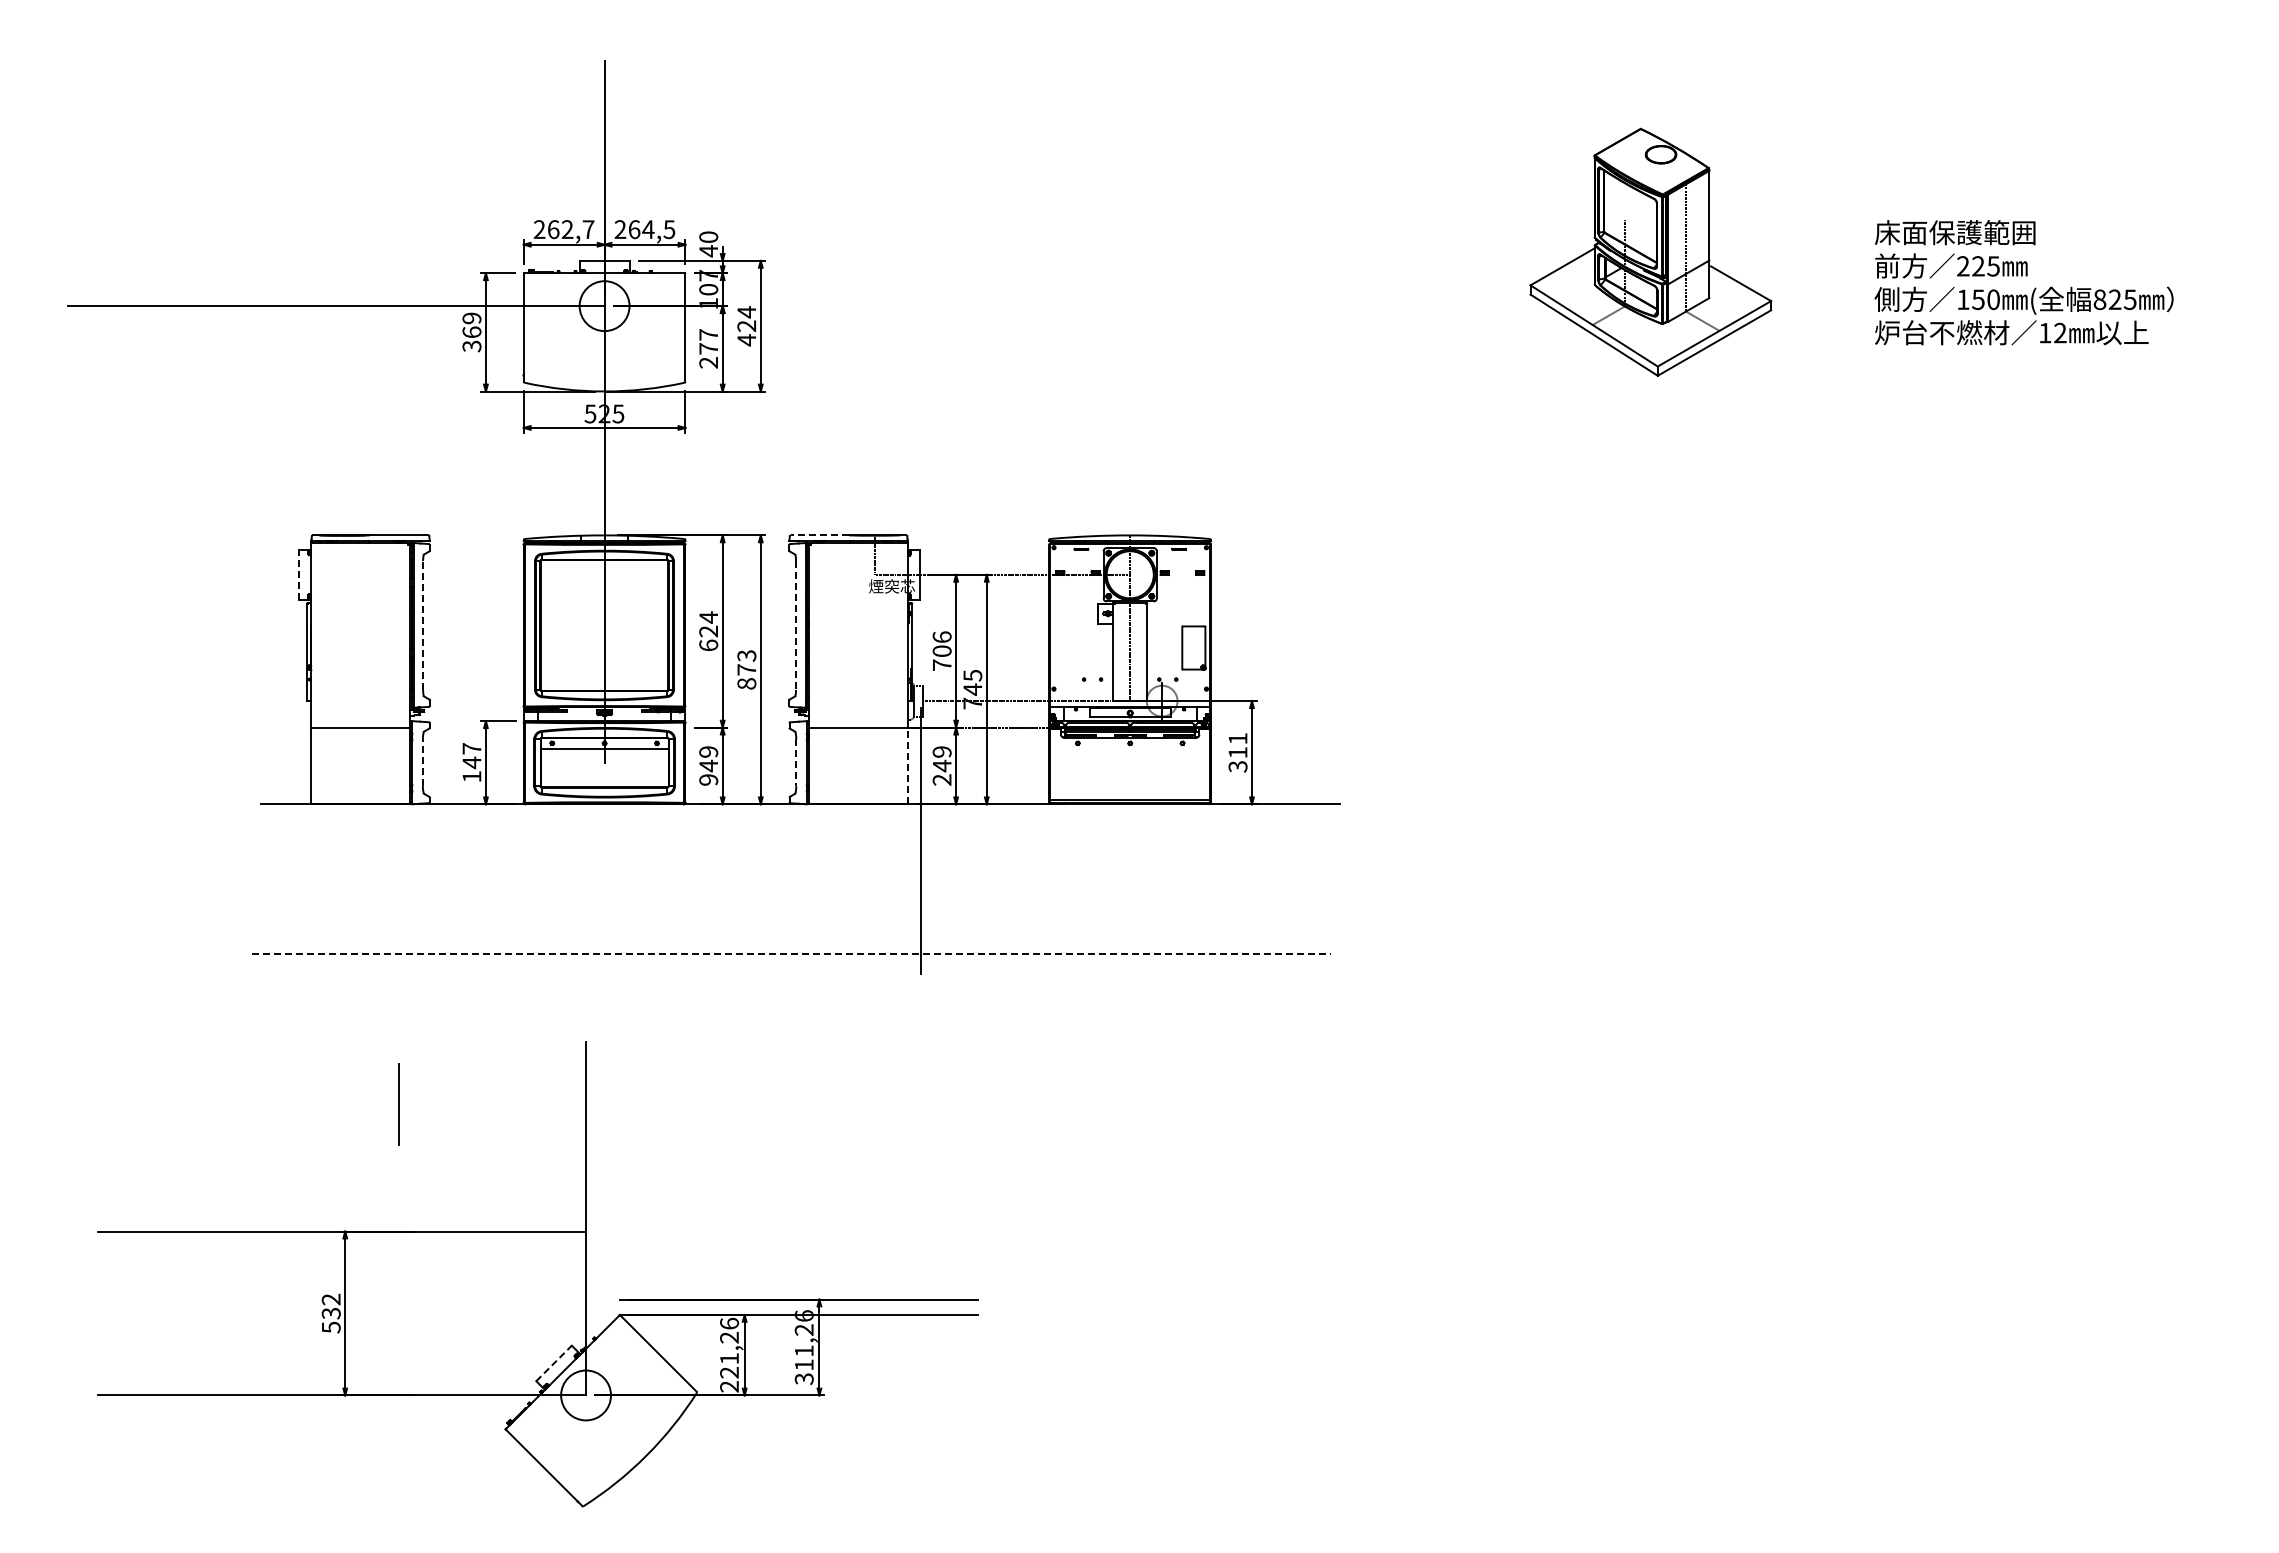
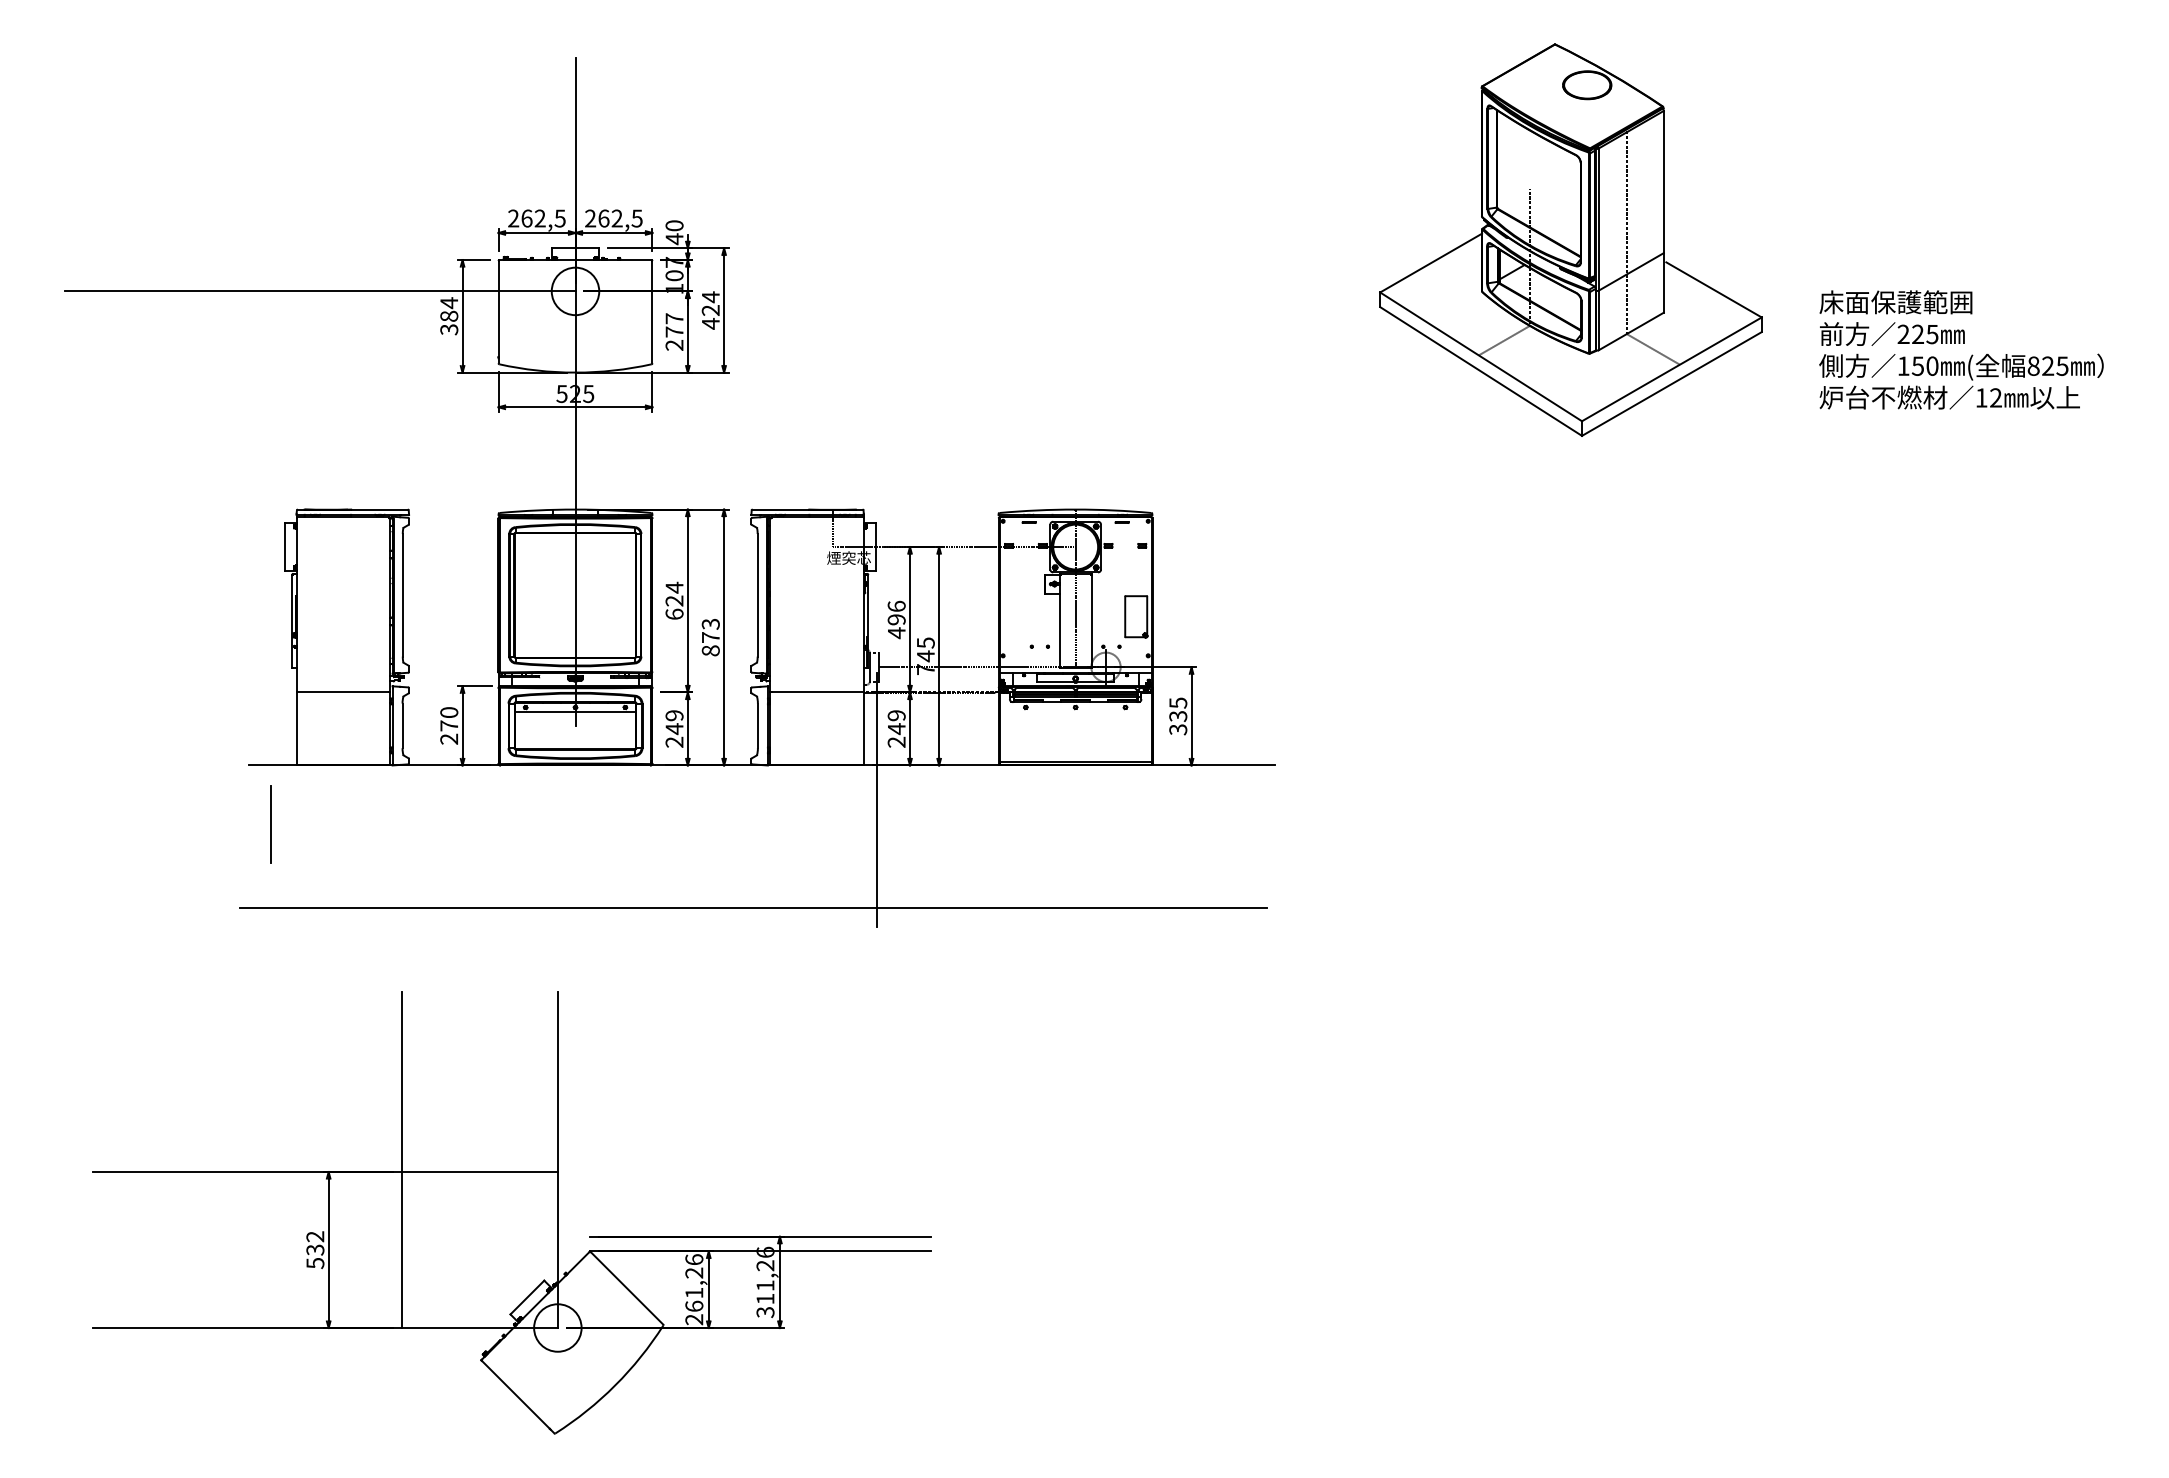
text: (588, 229) -> (560, 218), 262,7 -> 262,5
text: (648, 229) -> (617, 218), 264,5 -> 262,5
part: (1650, 252) -> (1570, 240), size x1.67
text: (2023, 282) -> (1960, 349), moved
text: (471, 325) -> (448, 309), 369 -> 384
line: (819, 535) -> (779, 509), dashed -> solid
line: (299, 574) -> (285, 546), dashed -> solid
line: (423, 624) -> (403, 594), dashed -> solid
line: (796, 625) -> (758, 595), dashed -> solid
text: (941, 658) -> (896, 626), 706 -> 496
text: (1237, 745) -> (1177, 709), 311 -> 335
line: (422, 762) -> (402, 725), dashed -> solid
text: (471, 762) -> (448, 725), 147 -> 270
line: (796, 763) -> (758, 726), dashed -> solid
line: (907, 765) -> (863, 728), dashed -> solid
text: (708, 779) -> (674, 741), 949 -> 249
line: (792, 954) -> (754, 908), dashed -> solid
line: (398, 1104) -> (270, 824), moved
line: (422, 1218) -> (402, 1159), added
line: (554, 1363) -> (527, 1297), dashed -> solid
text: (729, 1372) -> (694, 1306), 221,26 -> 261,26

